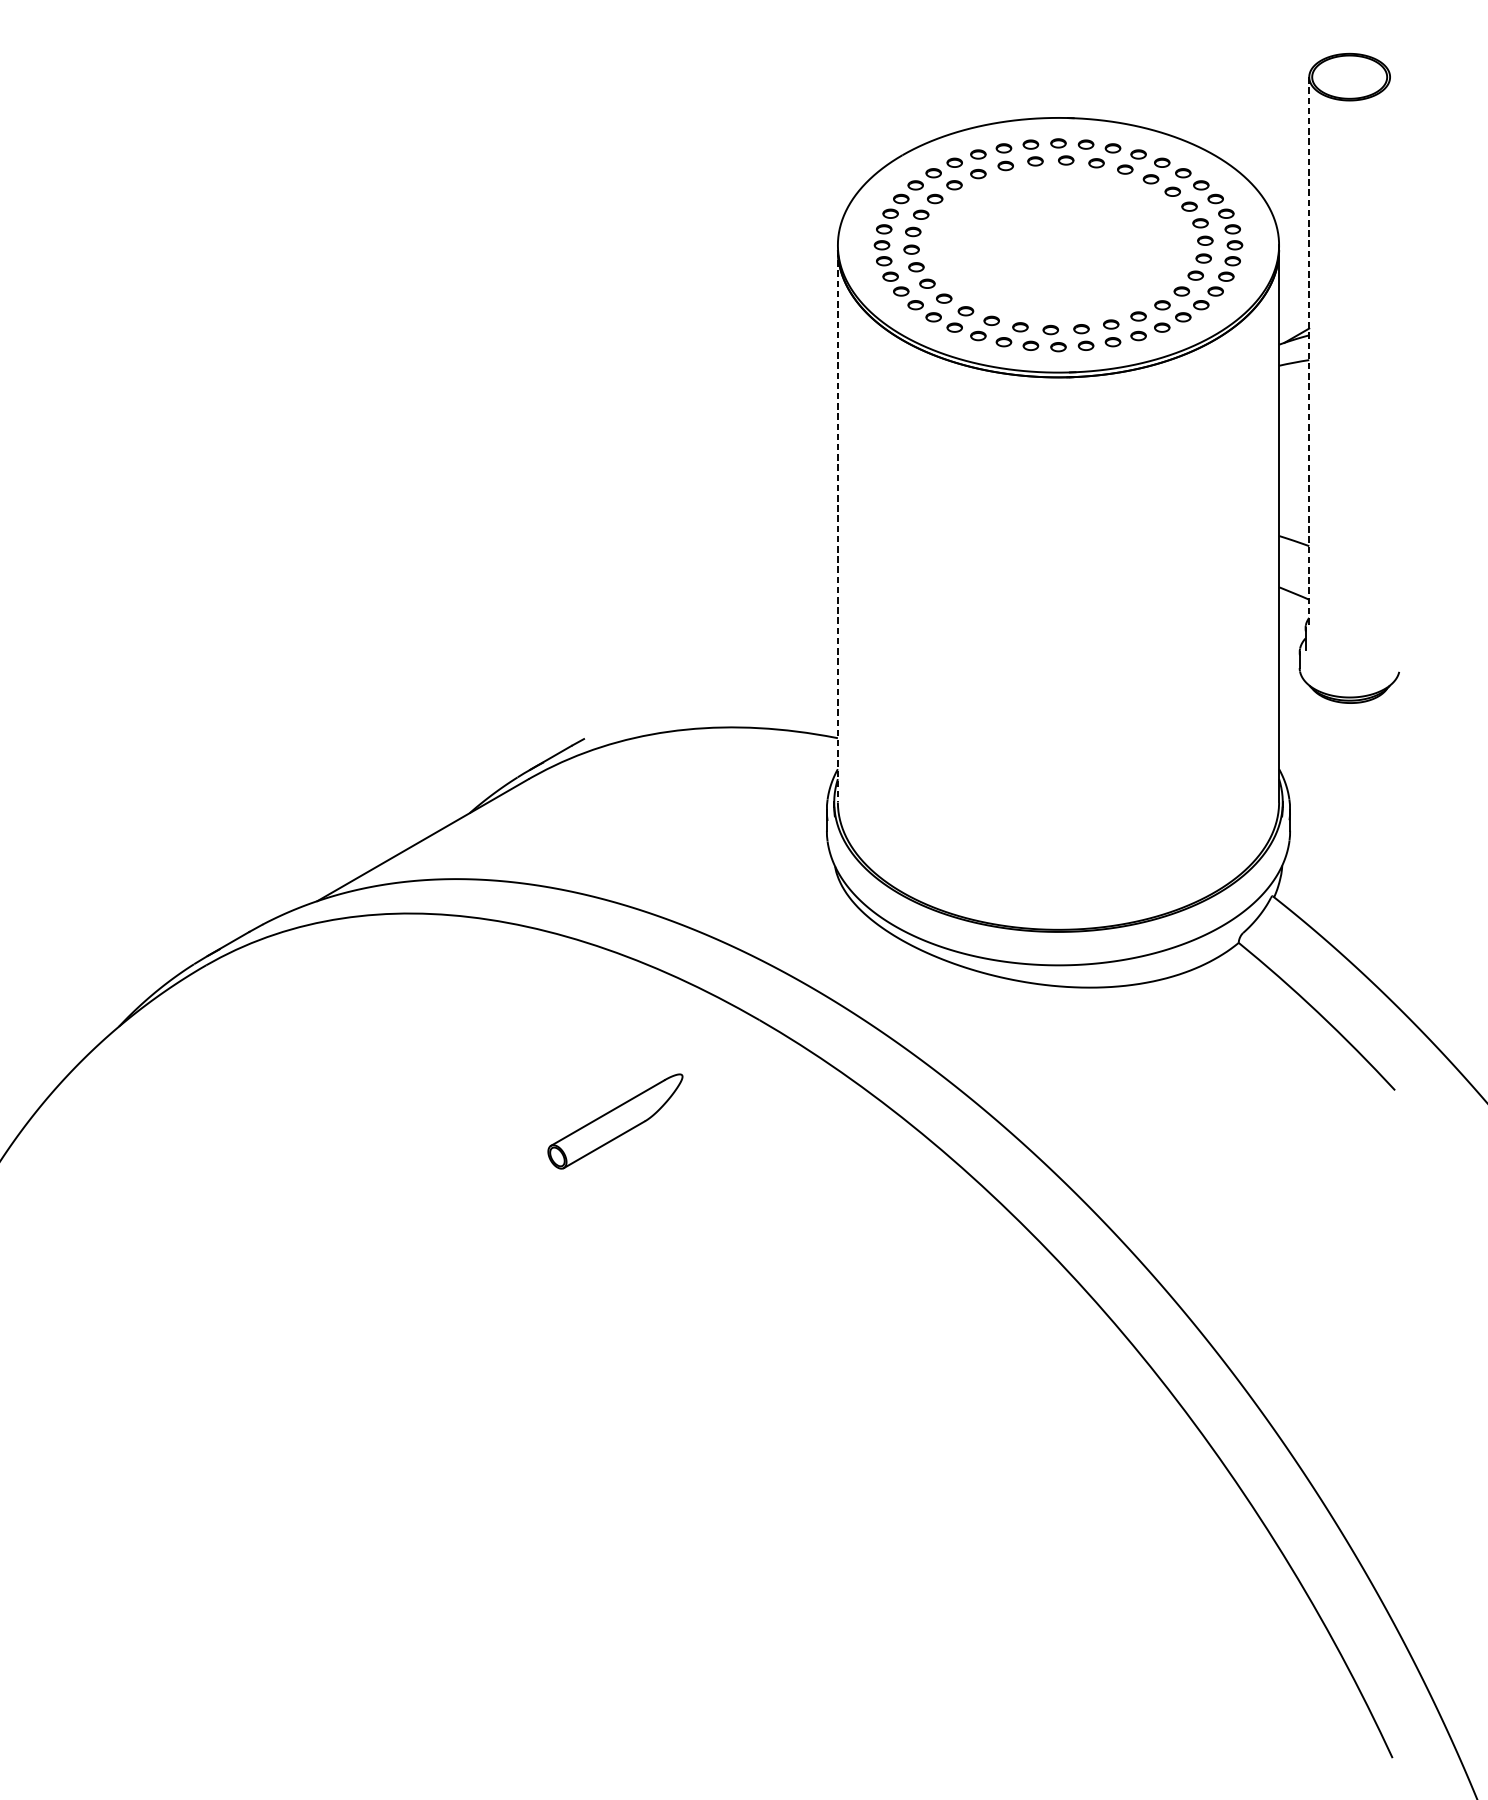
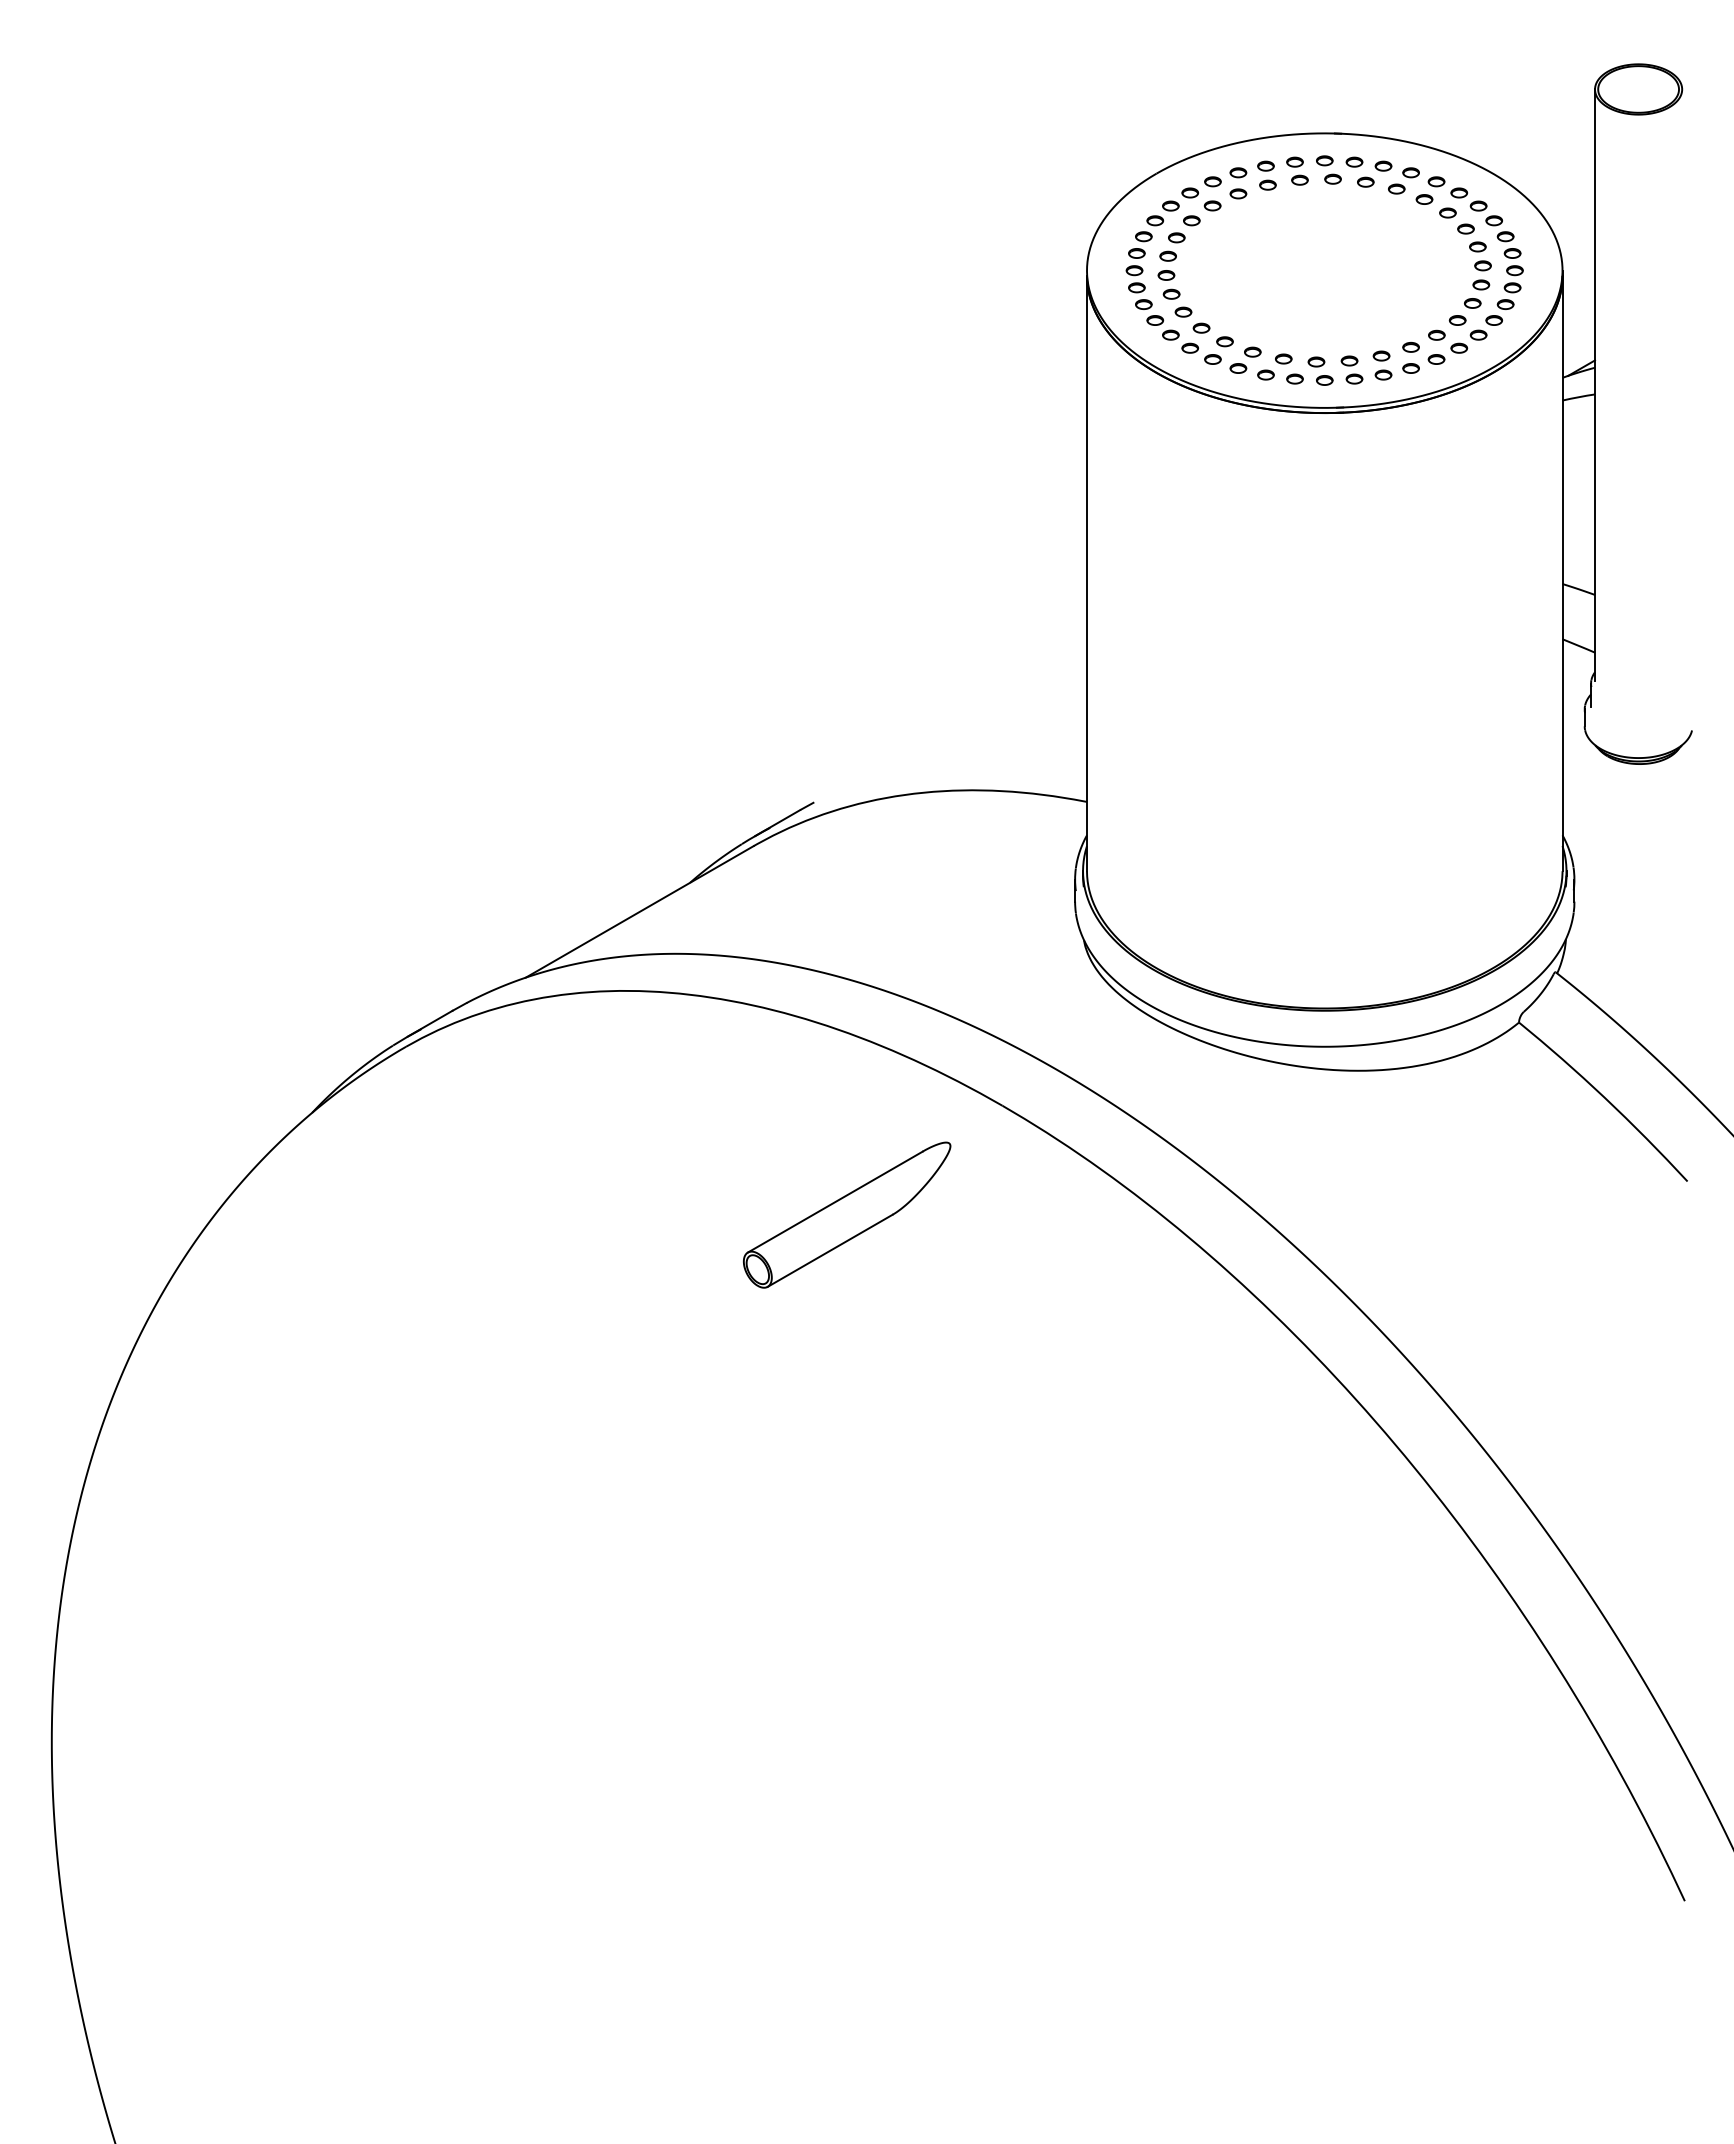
line: (1309, 351) -> (1595, 385), dashed -> solid
line: (837, 526) -> (1086, 573), dashed -> solid
part: (615, 1120) -> (847, 1214), size x1.43

